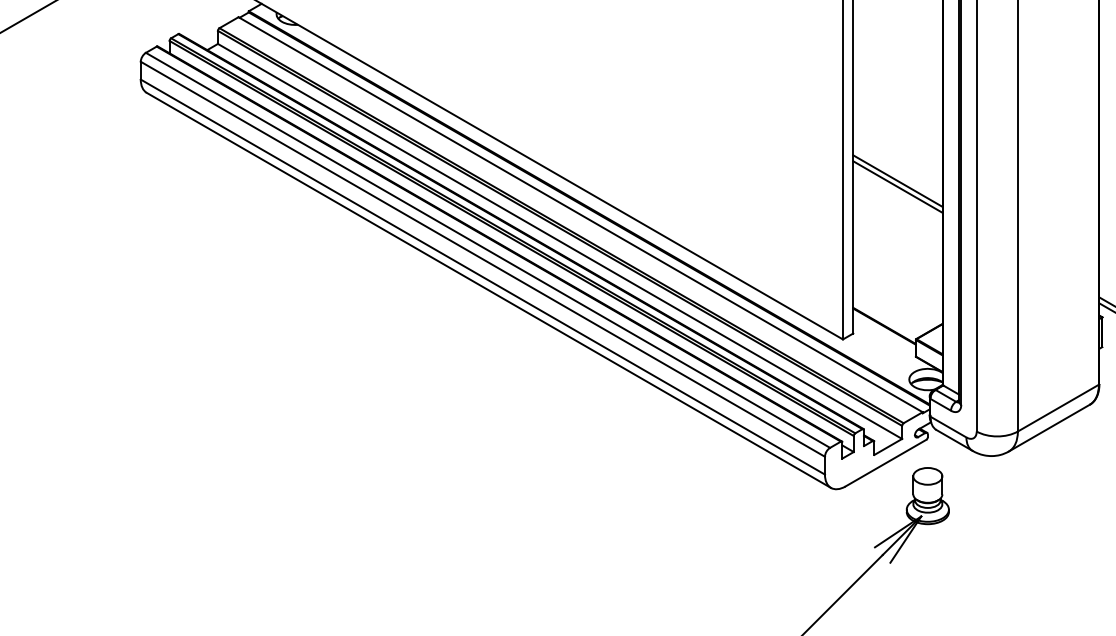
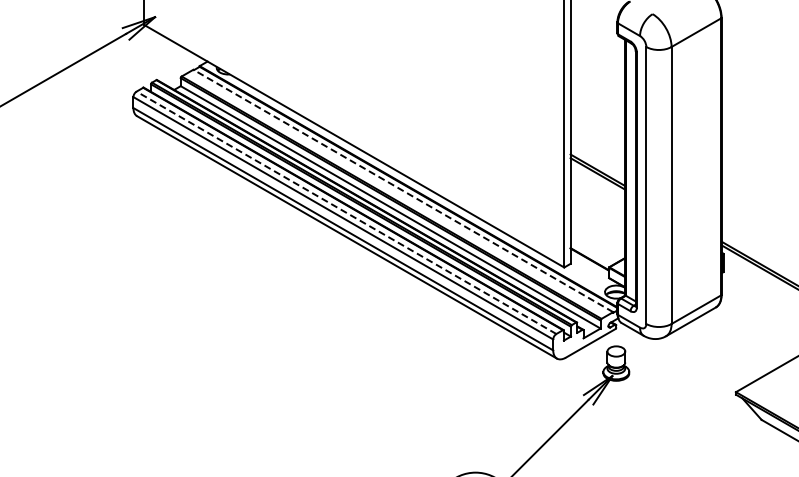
line: (579, 213) -> (402, 190), solid -> dashed
line: (488, 249) -> (346, 212), solid -> dashed

